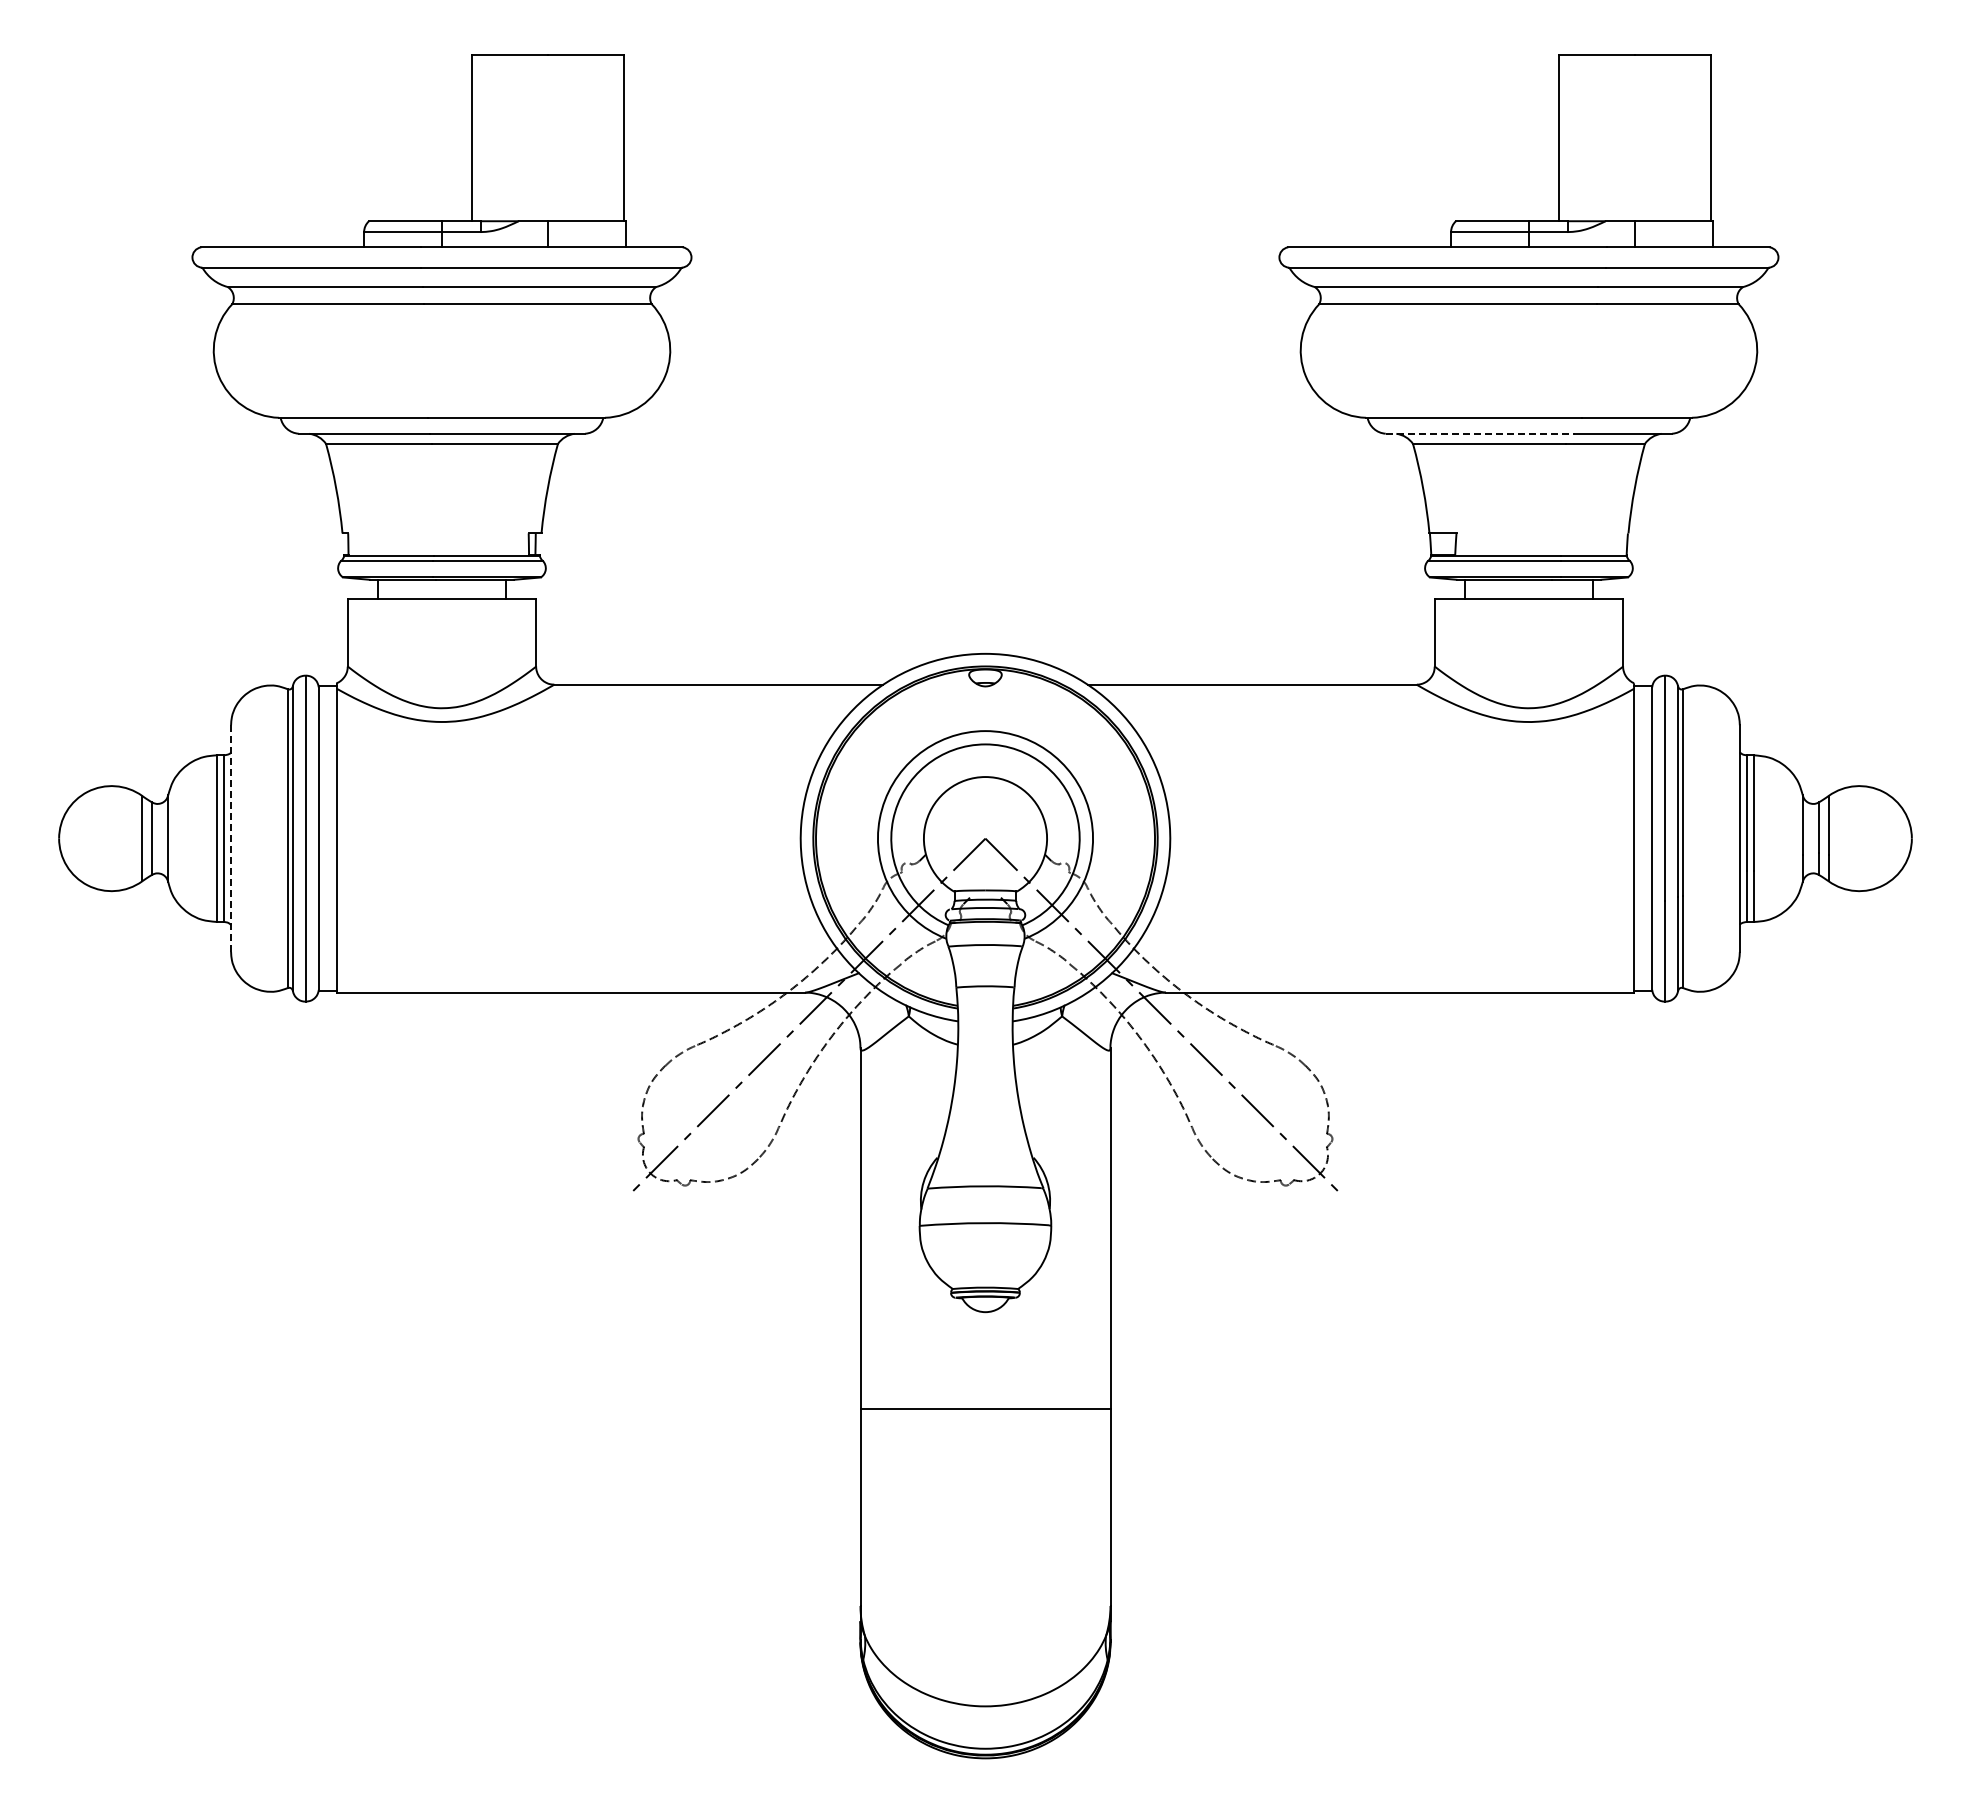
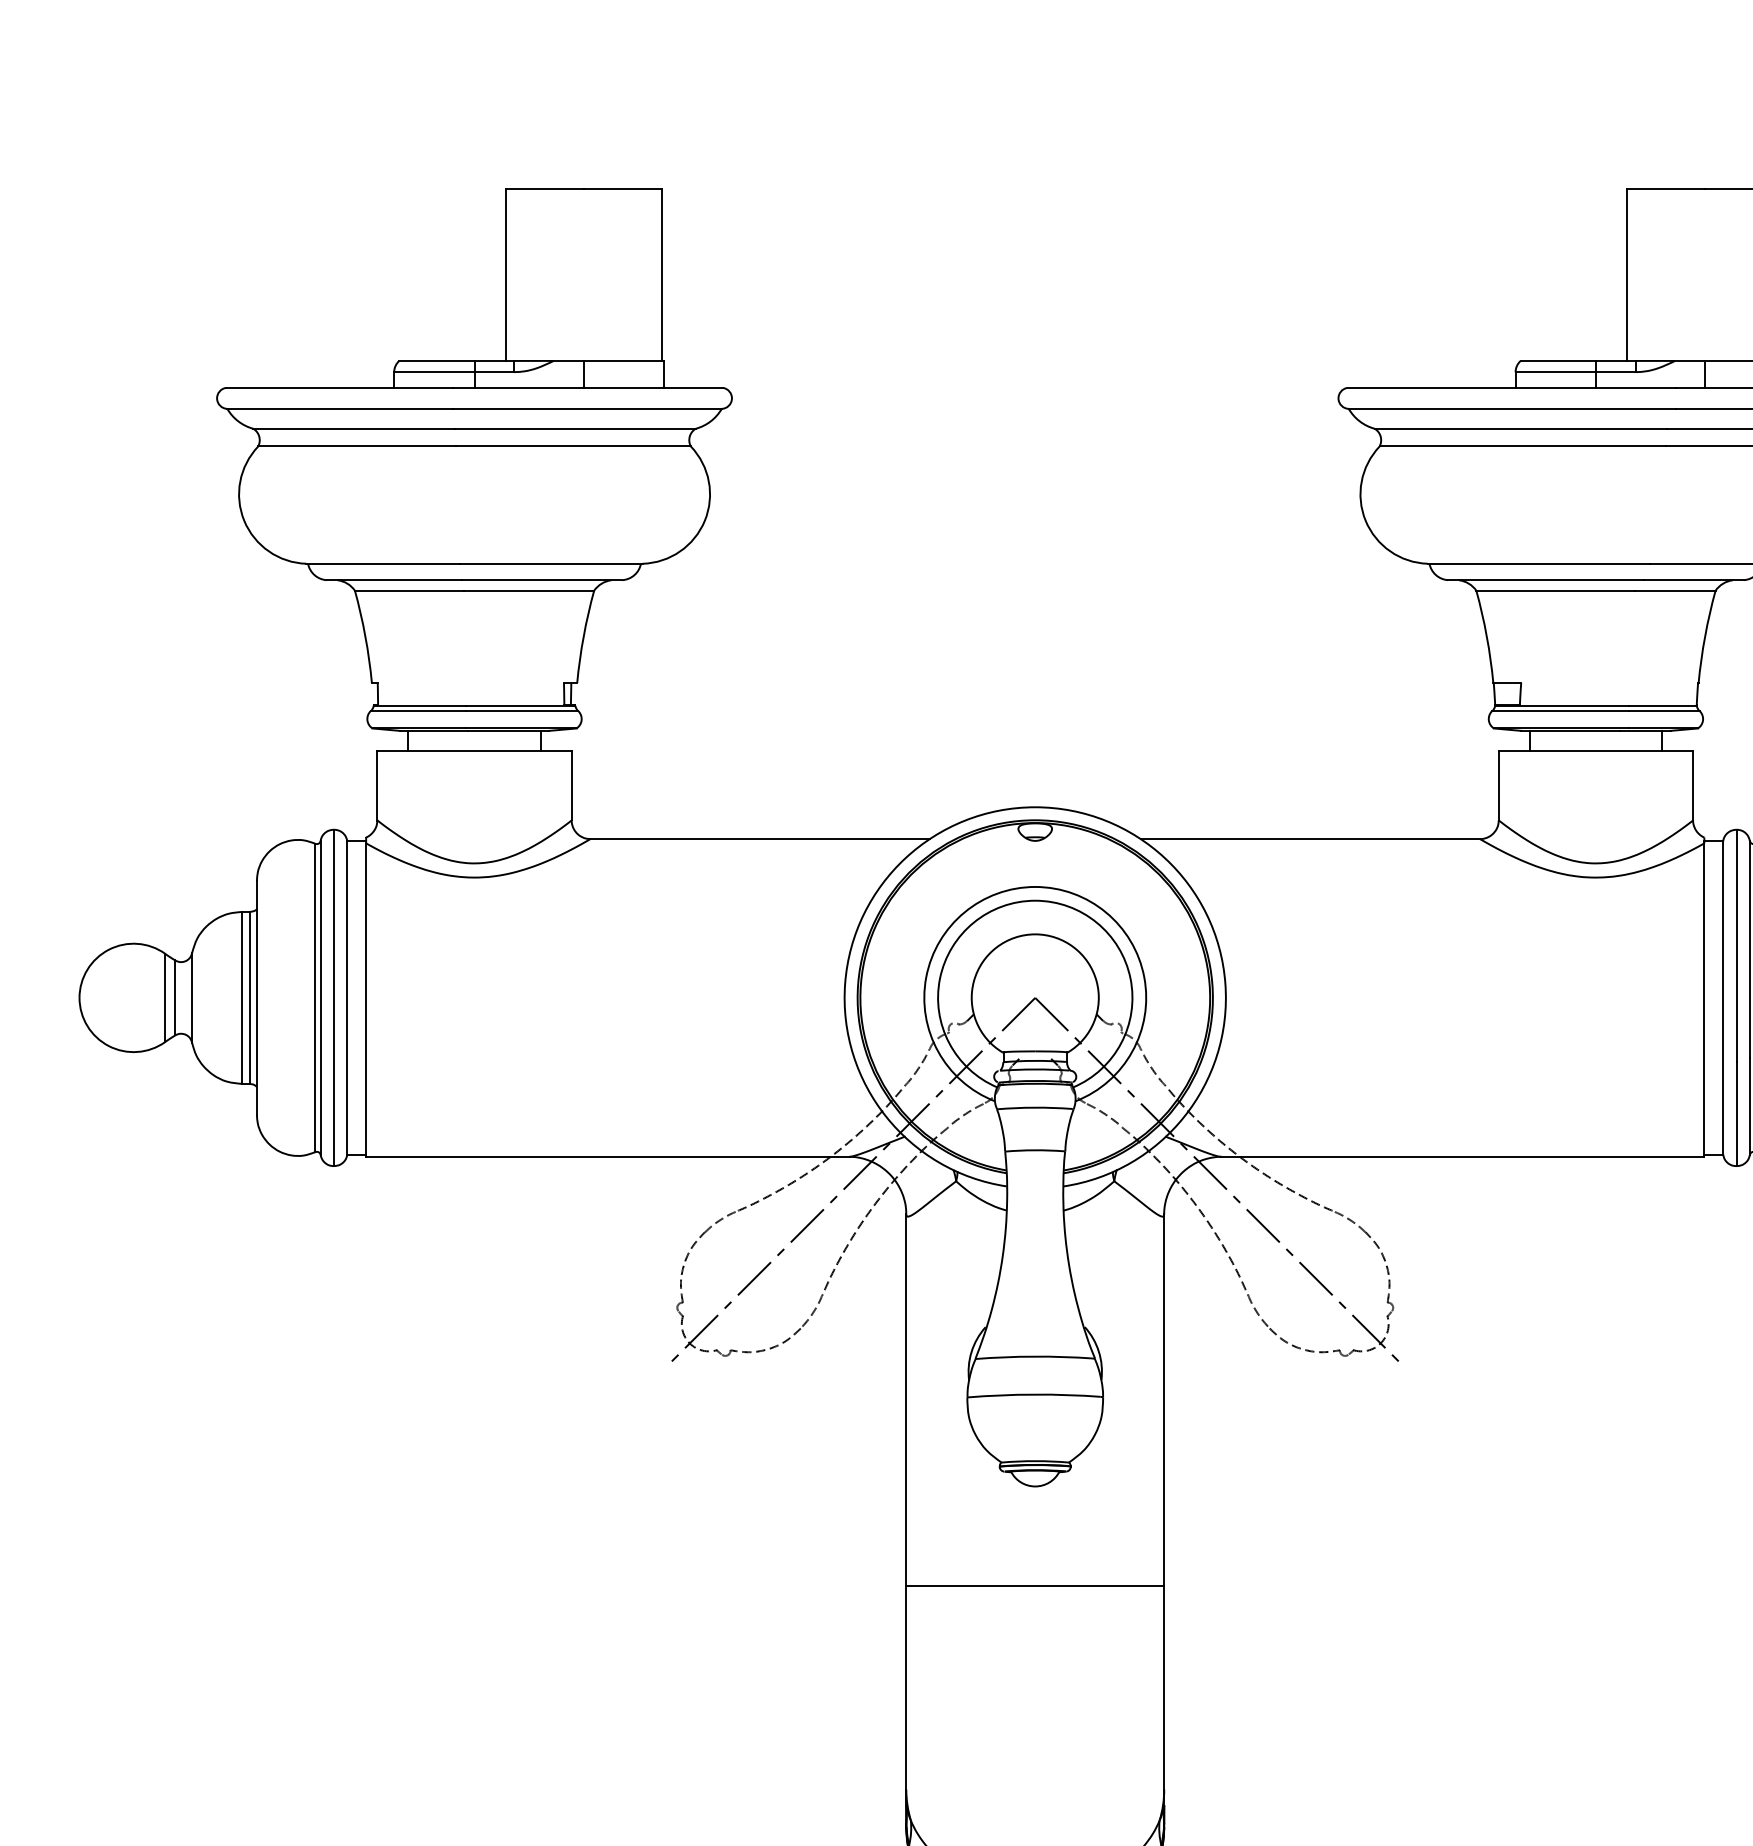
line: (1480, 433) -> (1545, 579), dashed -> solid
line: (231, 839) -> (257, 998), dashed -> solid

